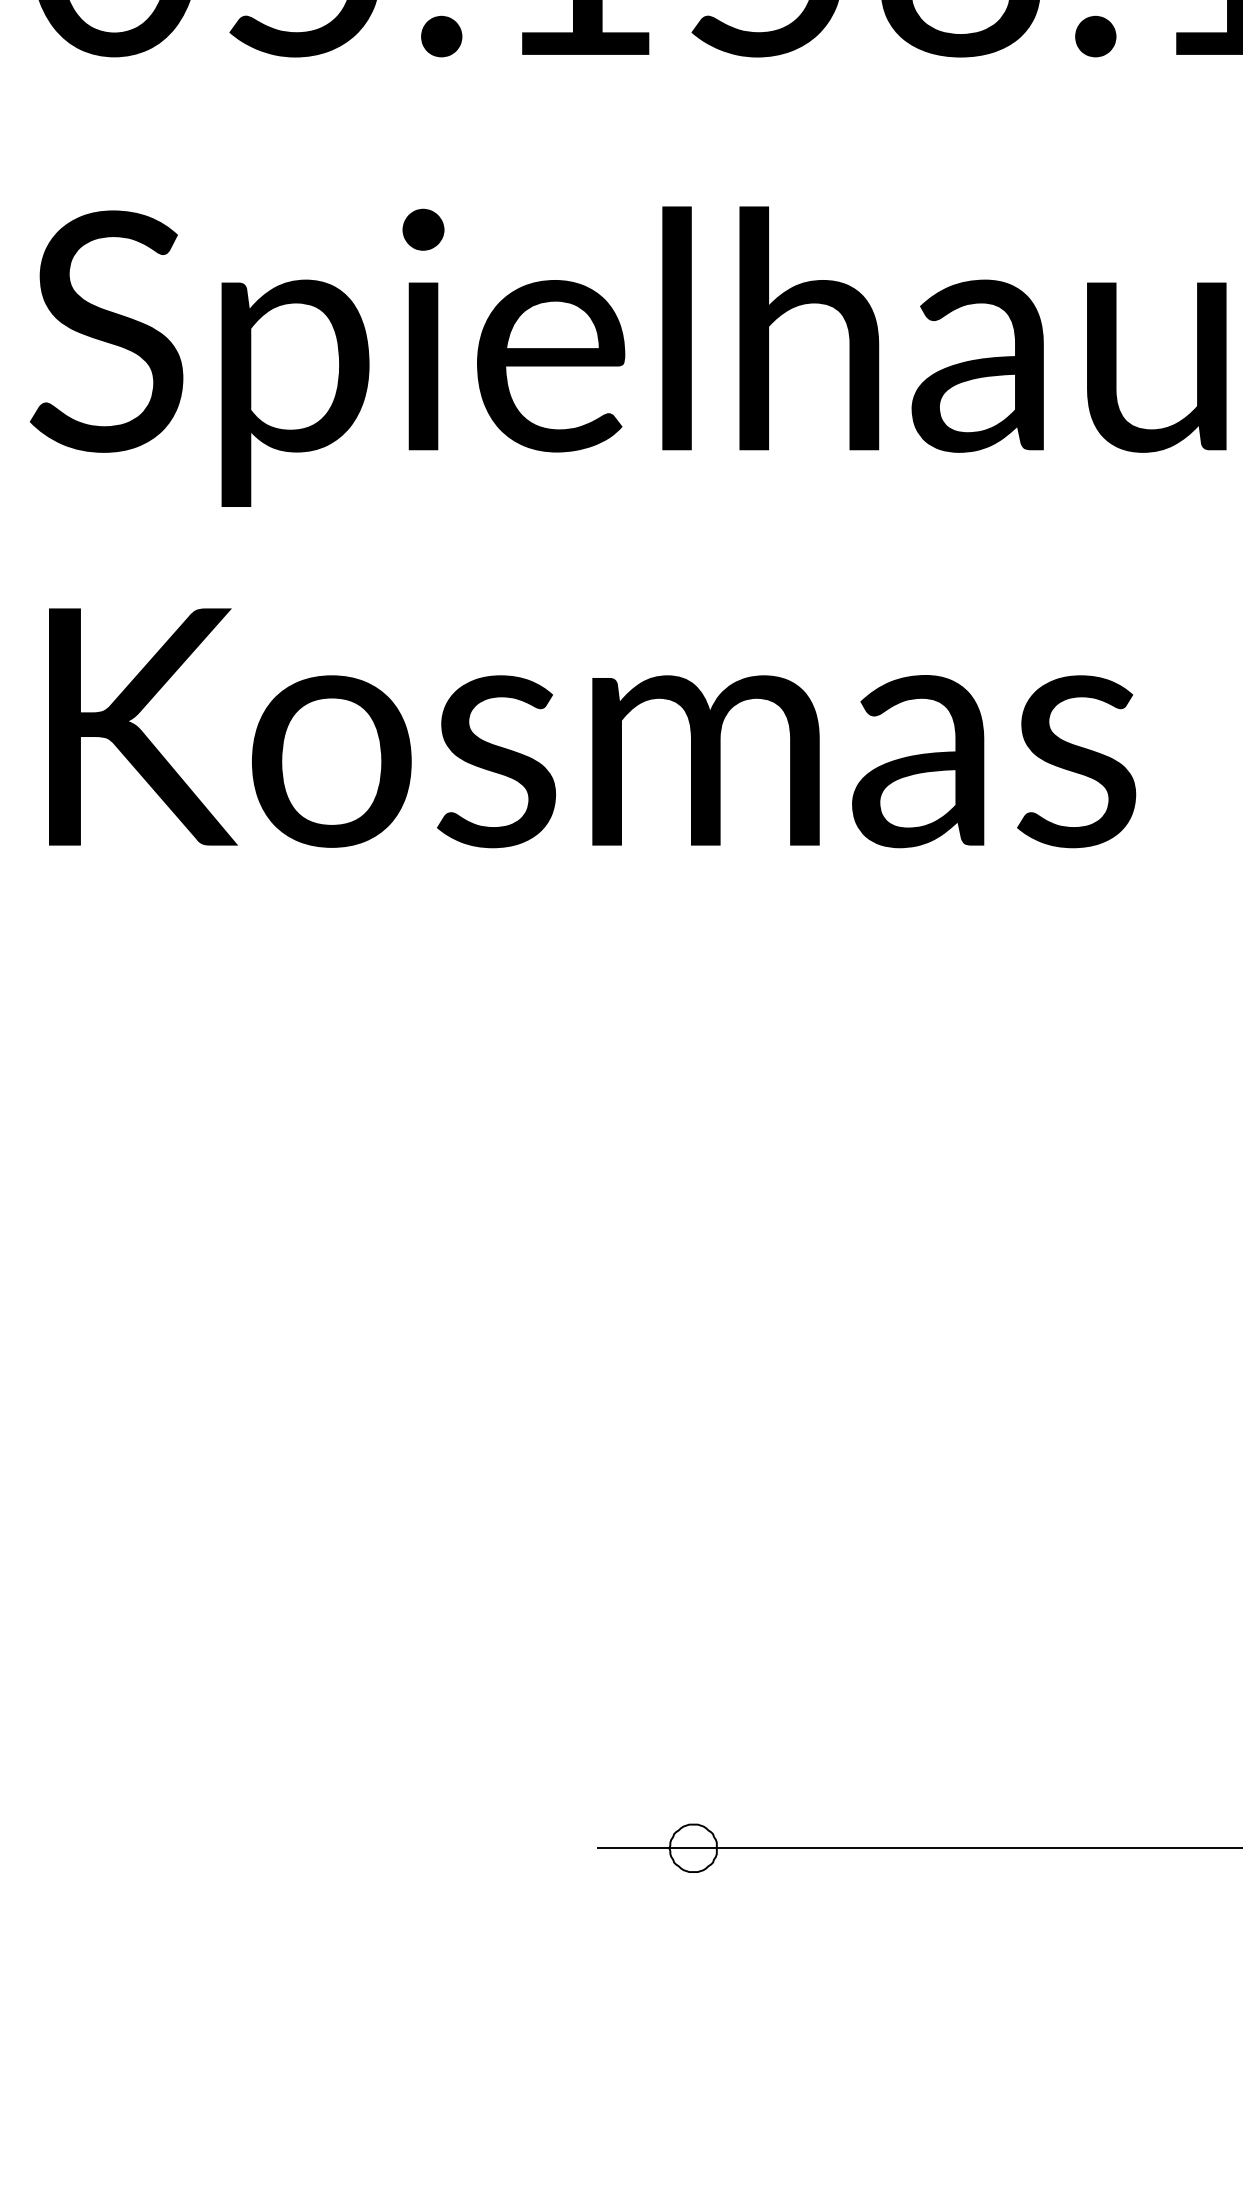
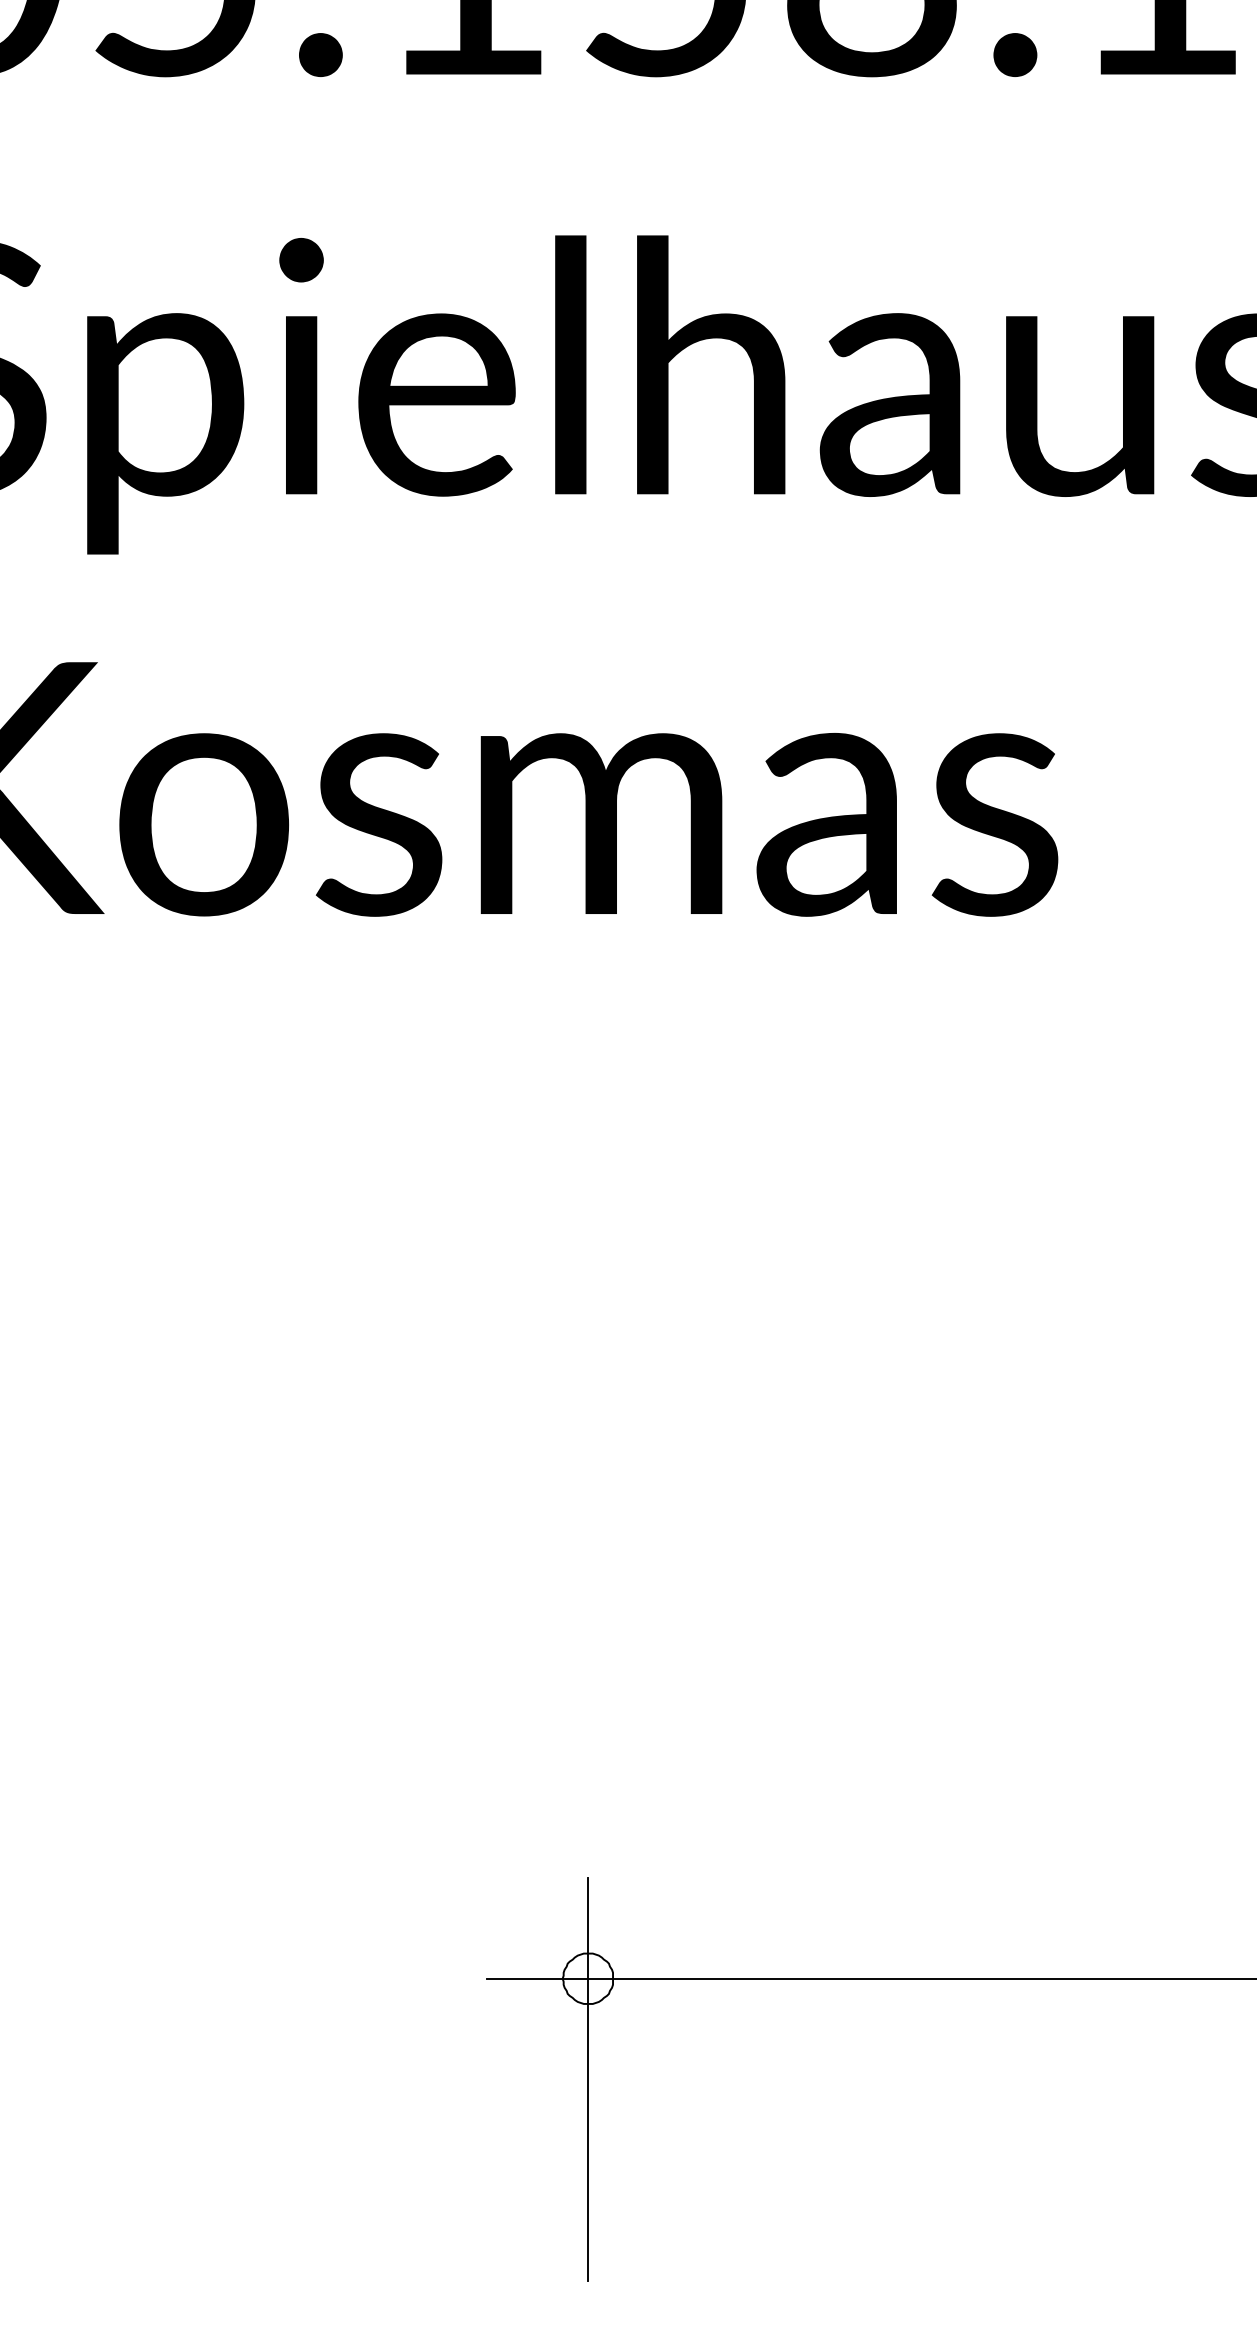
line: (693, 1942) -> (588, 2078), added

